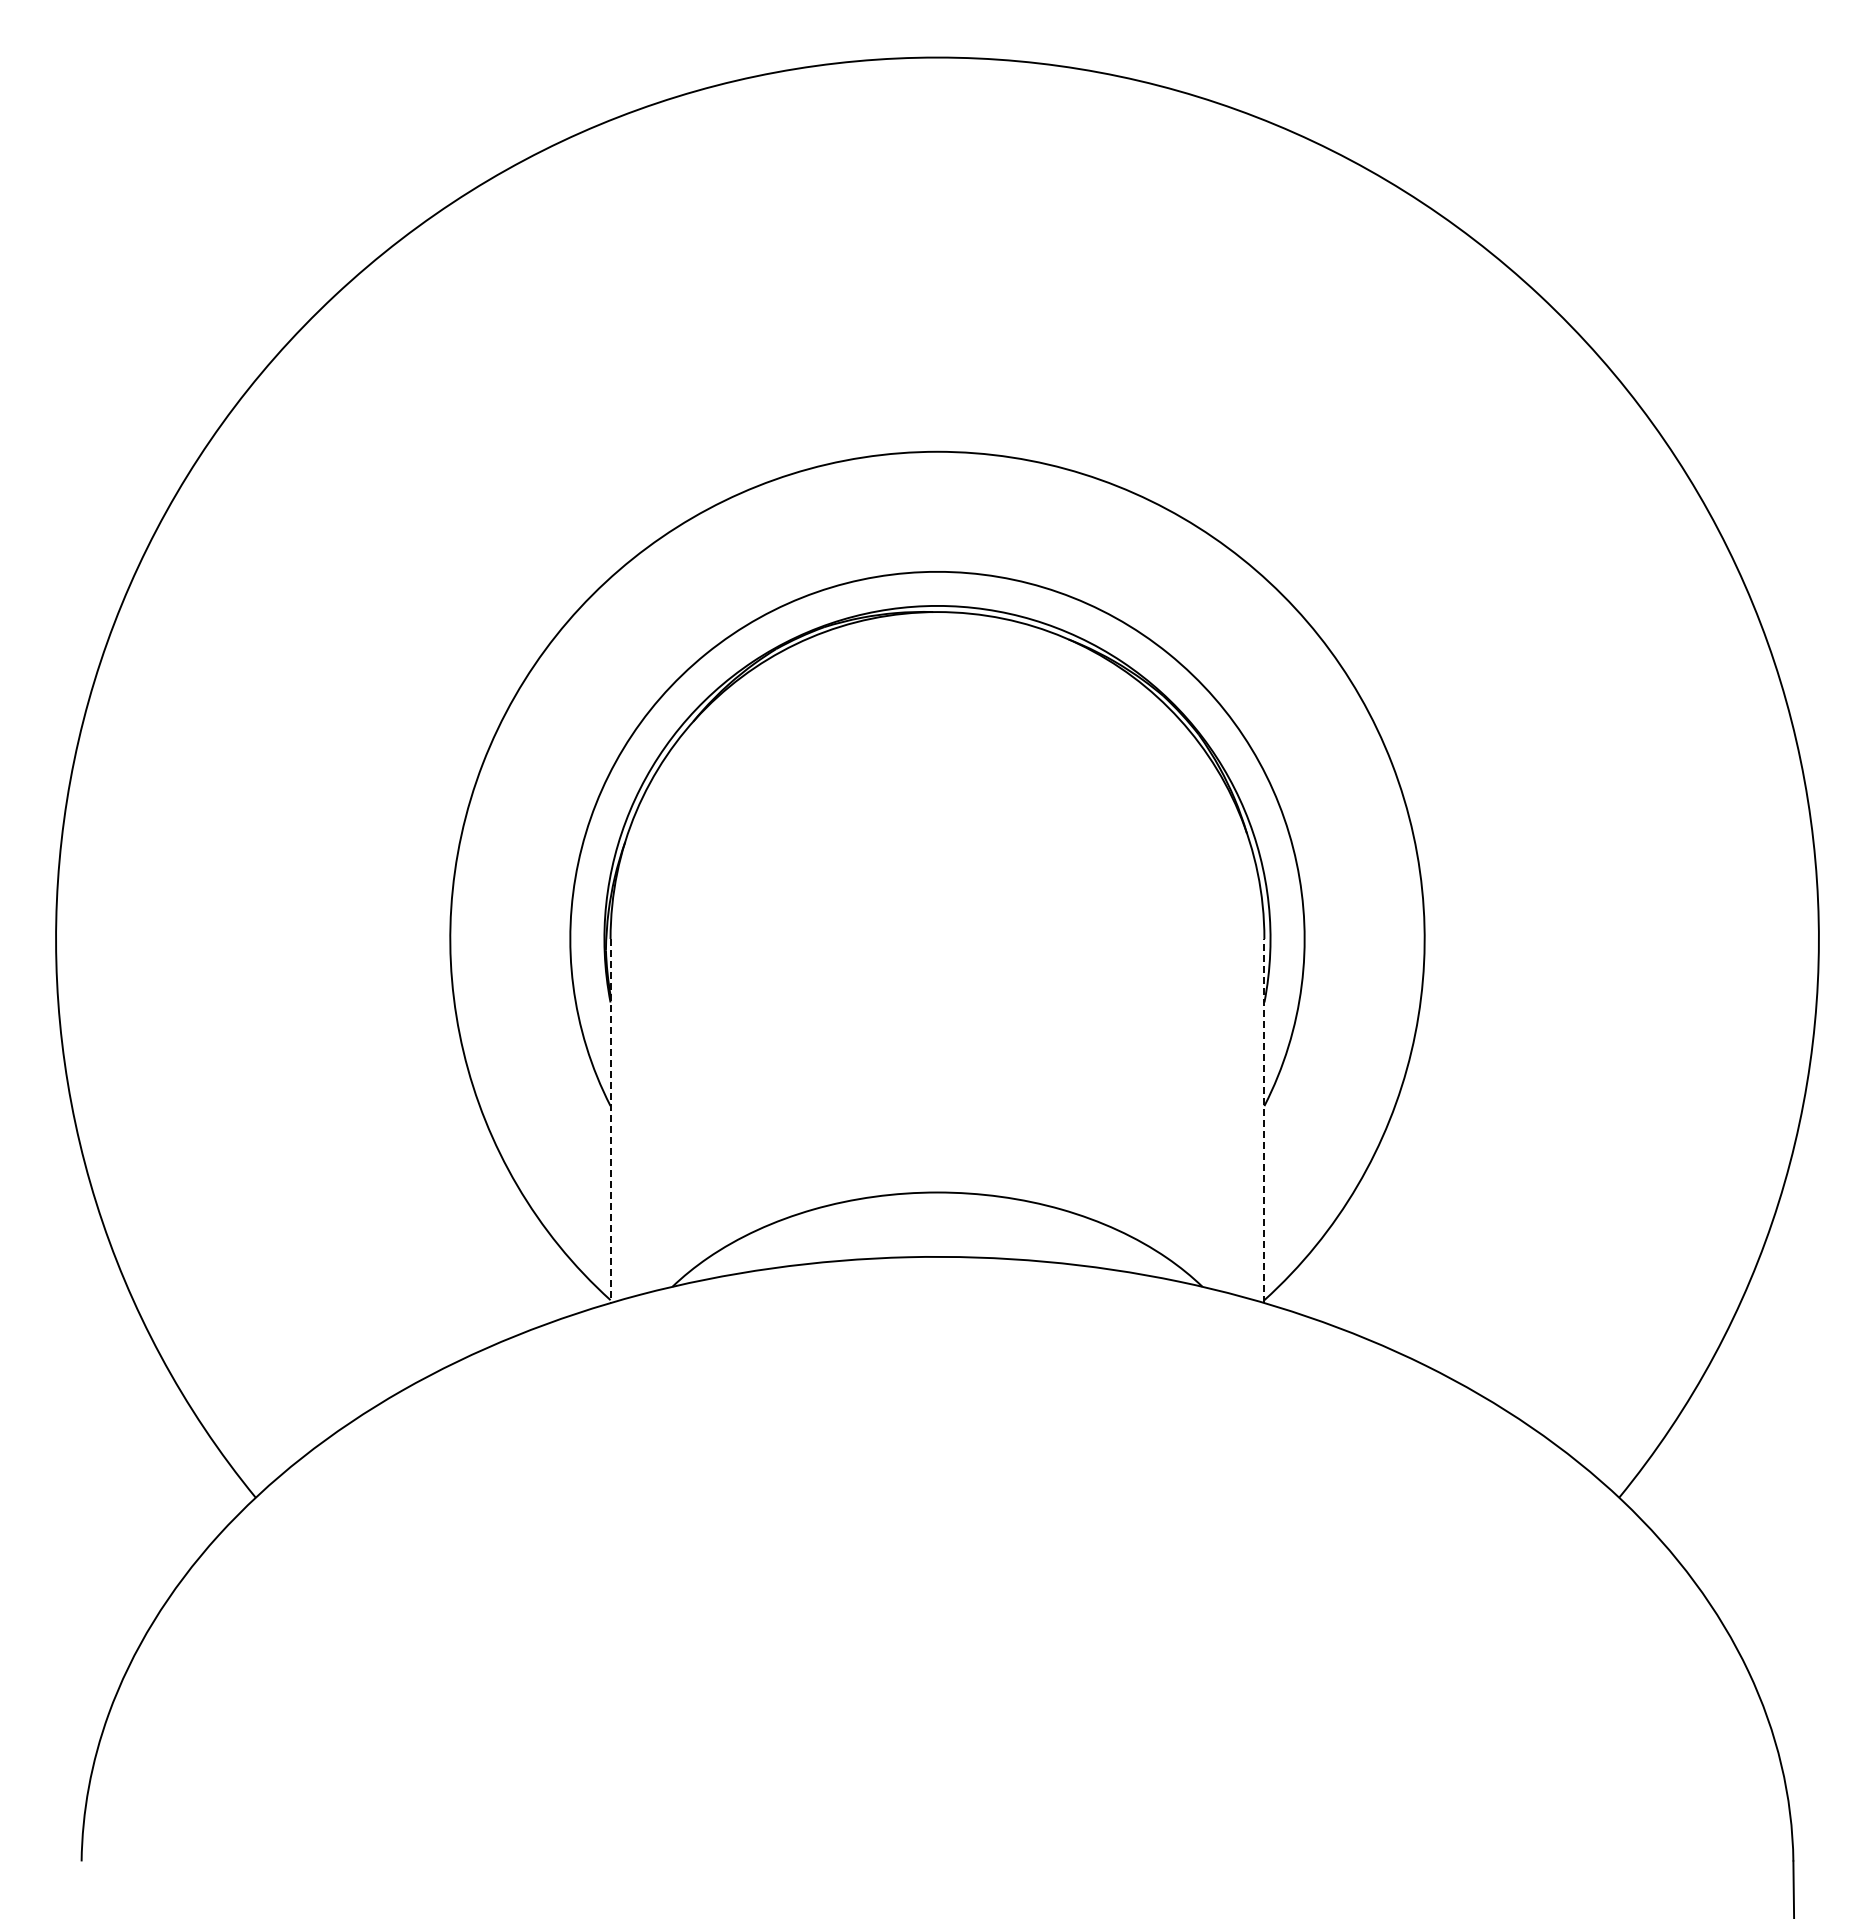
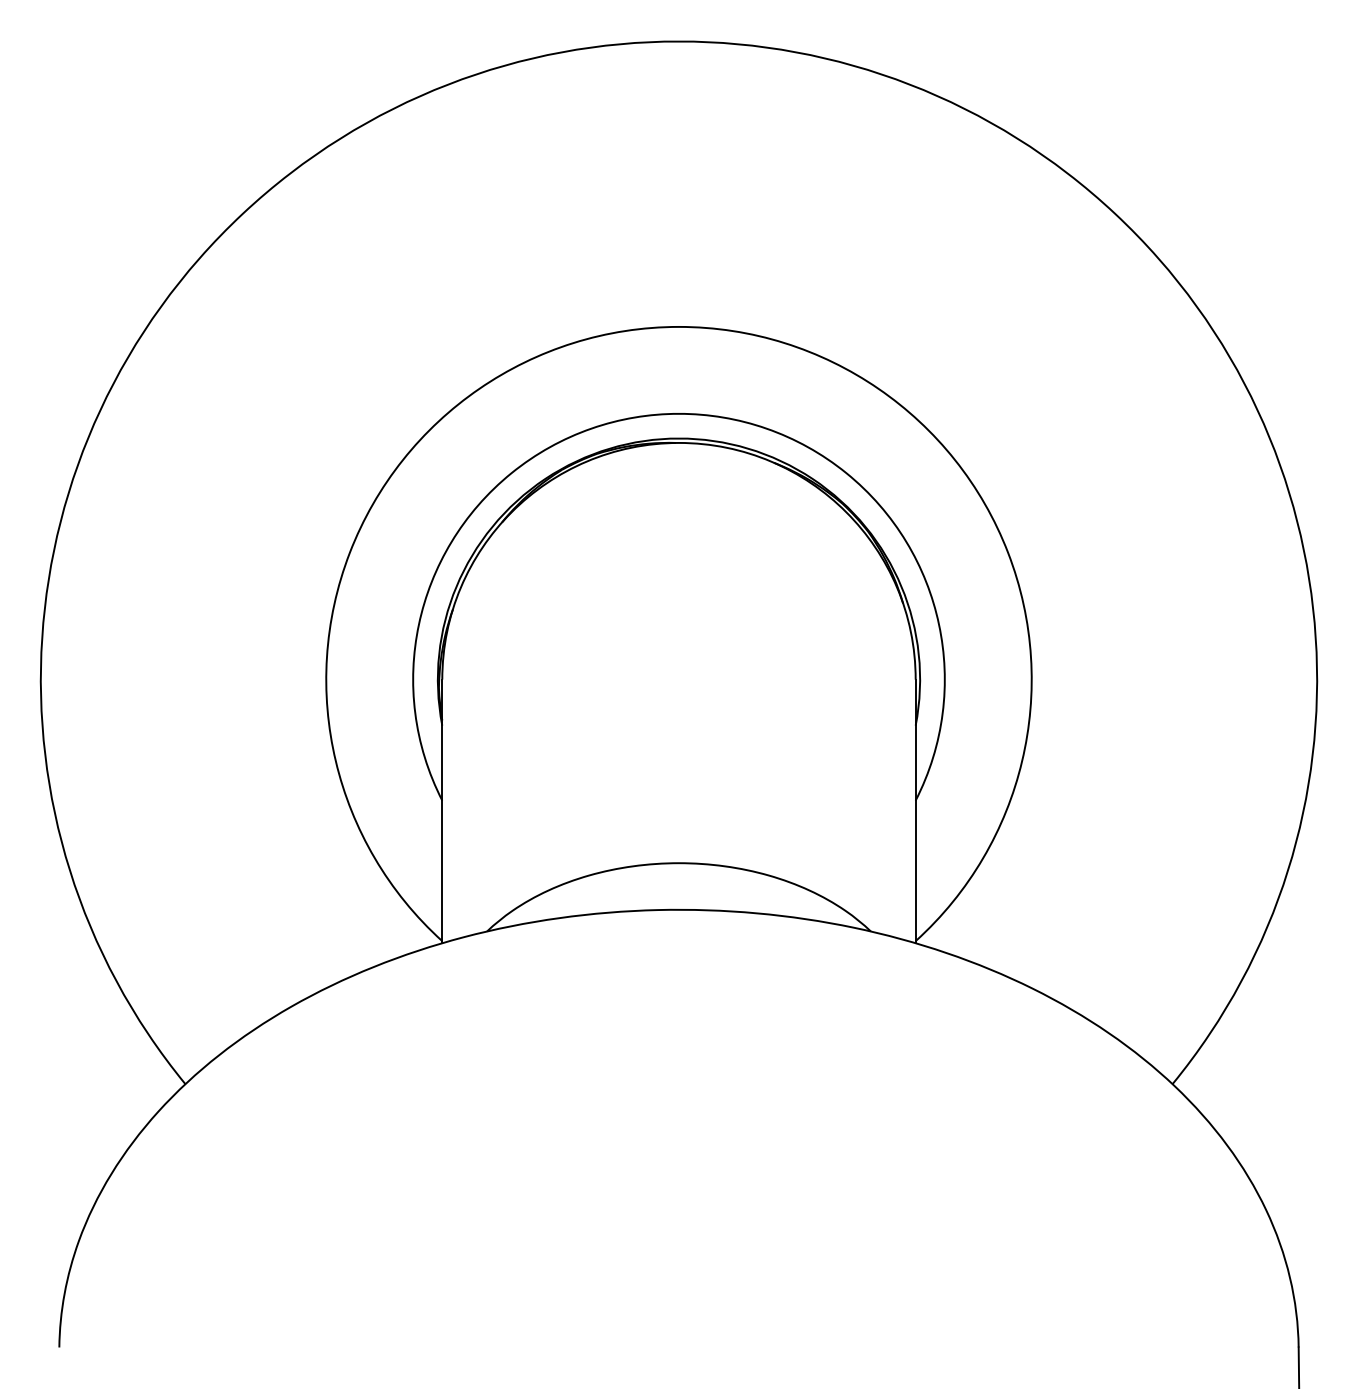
line: (1264, 1120) -> (915, 811), dashed -> solid
line: (610, 1121) -> (442, 811), dashed -> solid

